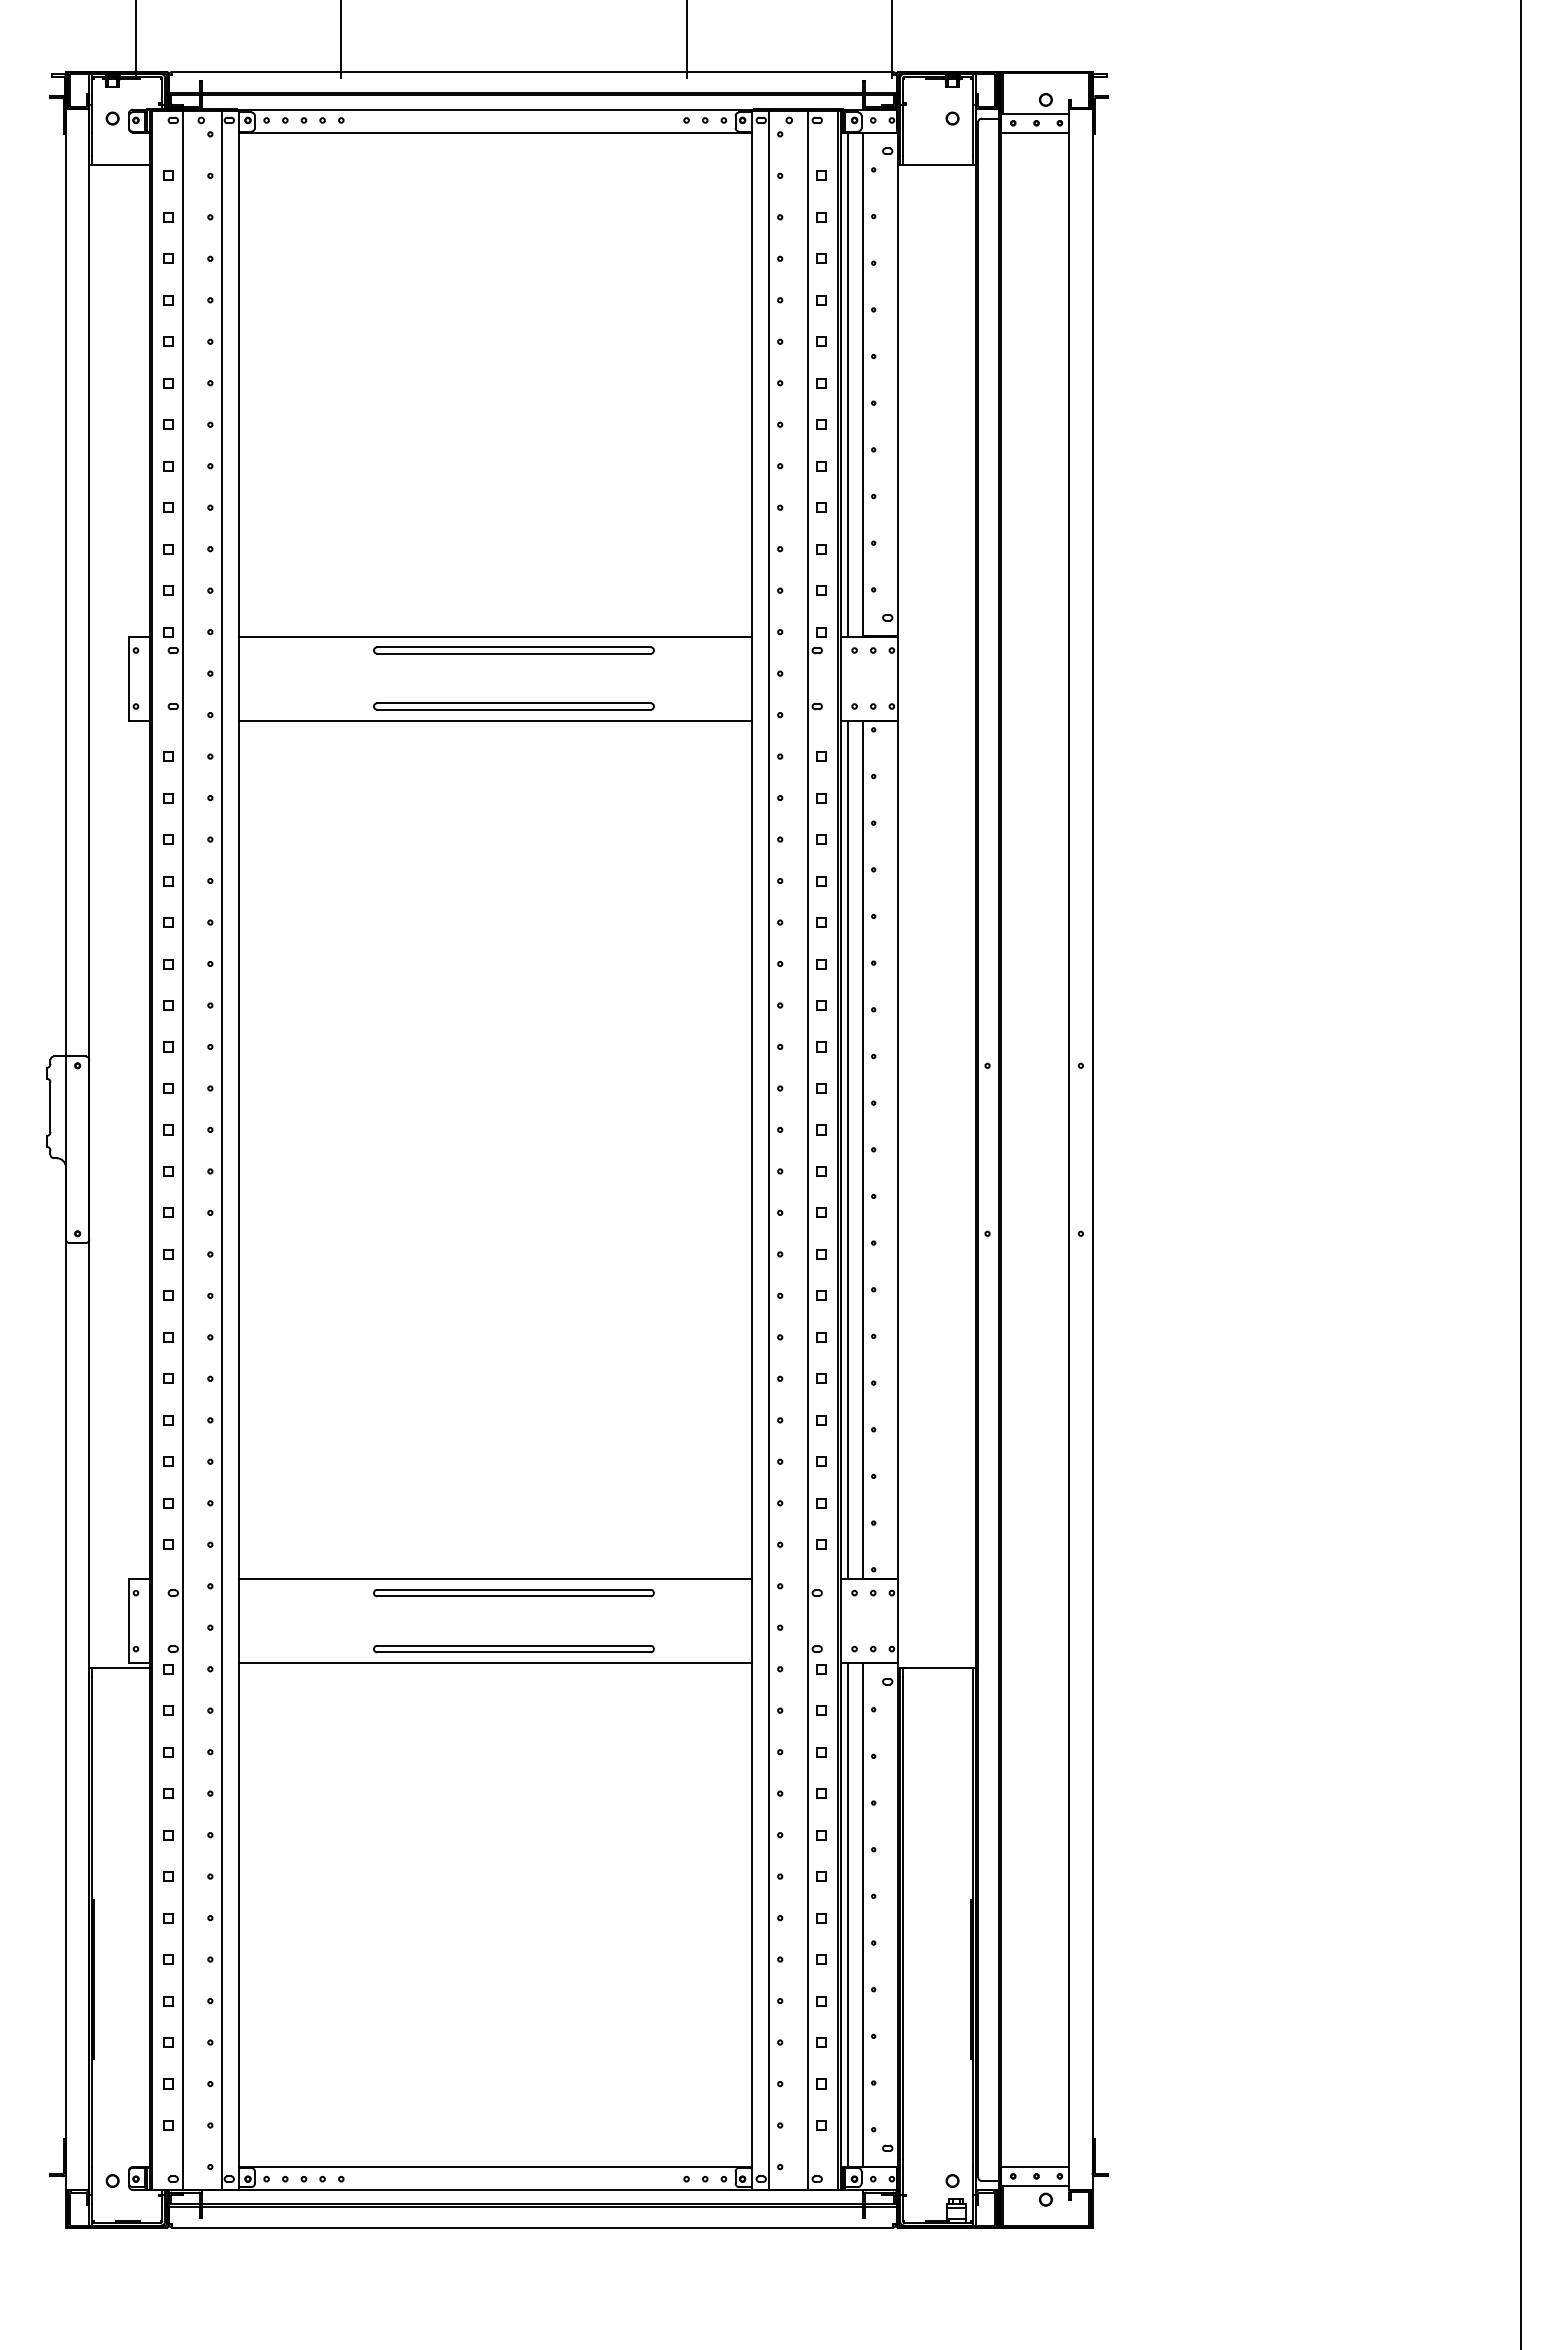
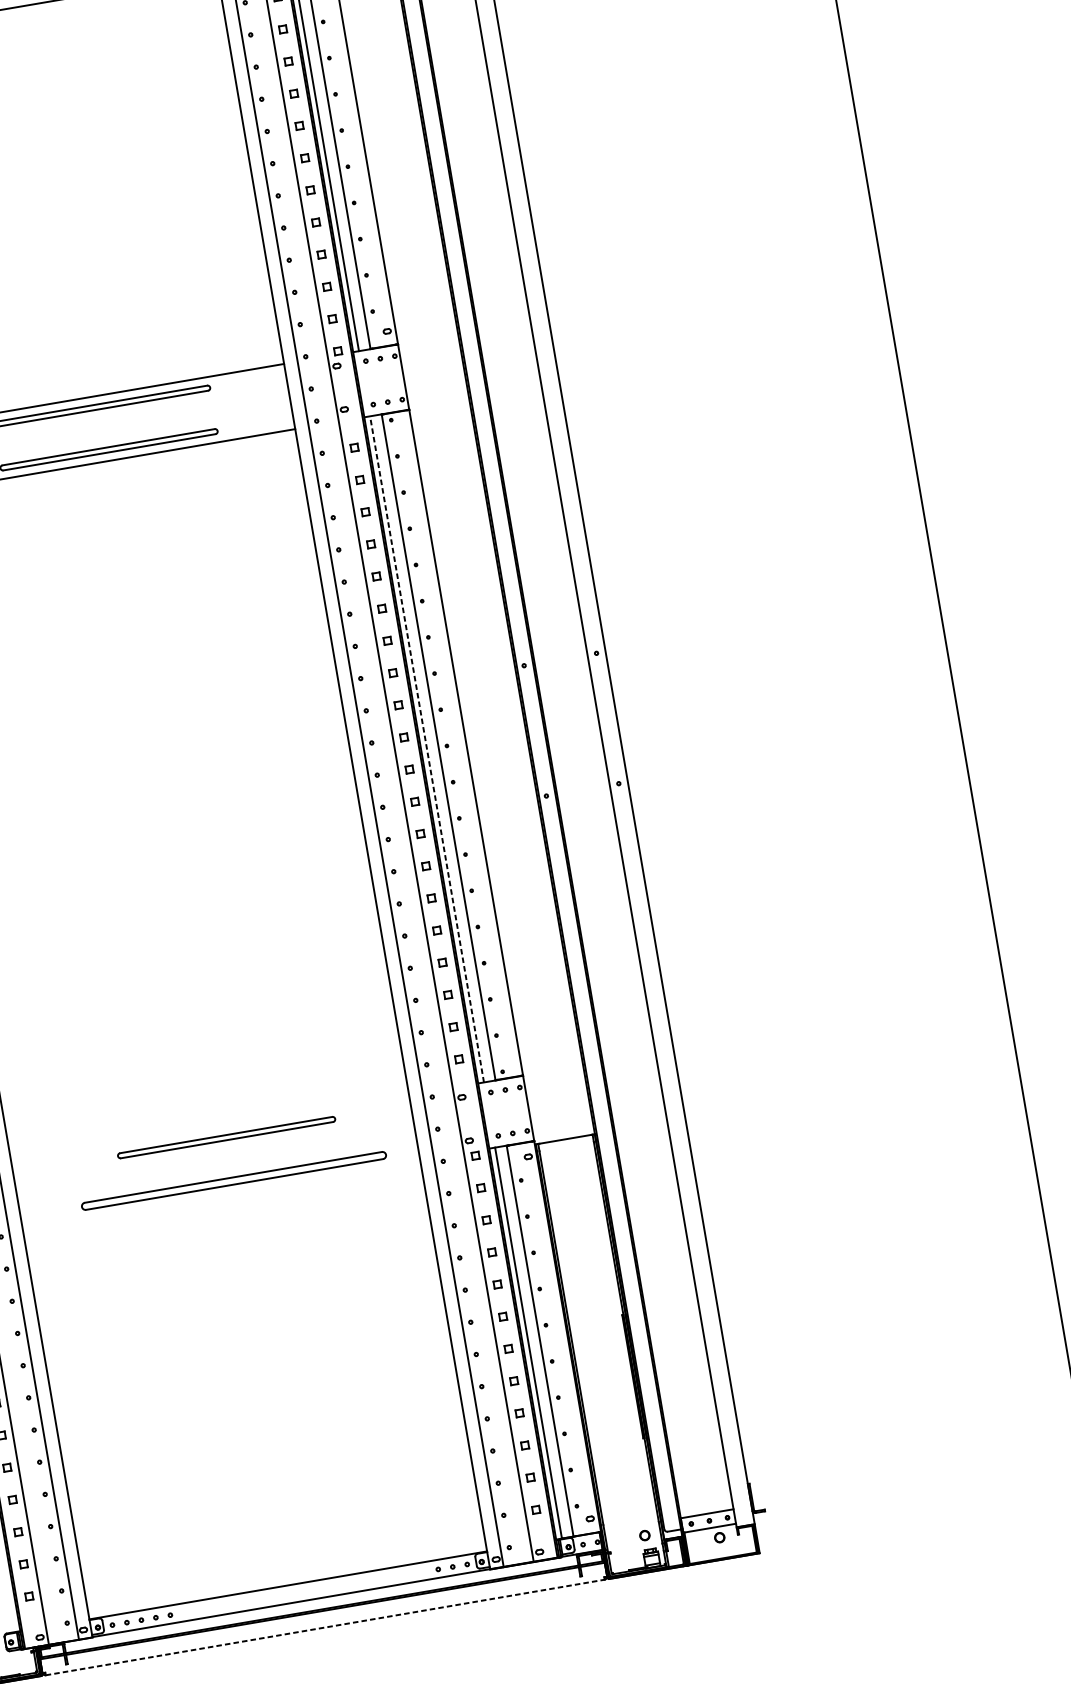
line: (848, 1149) -> (427, 749), solid -> dashed
line: (495, 1579) -> (210, 1129), removed
part: (513, 1649) -> (233, 1181), size x1.4
line: (495, 1663) -> (221, 1194), removed
line: (533, 2227) -> (325, 1627), solid -> dashed

